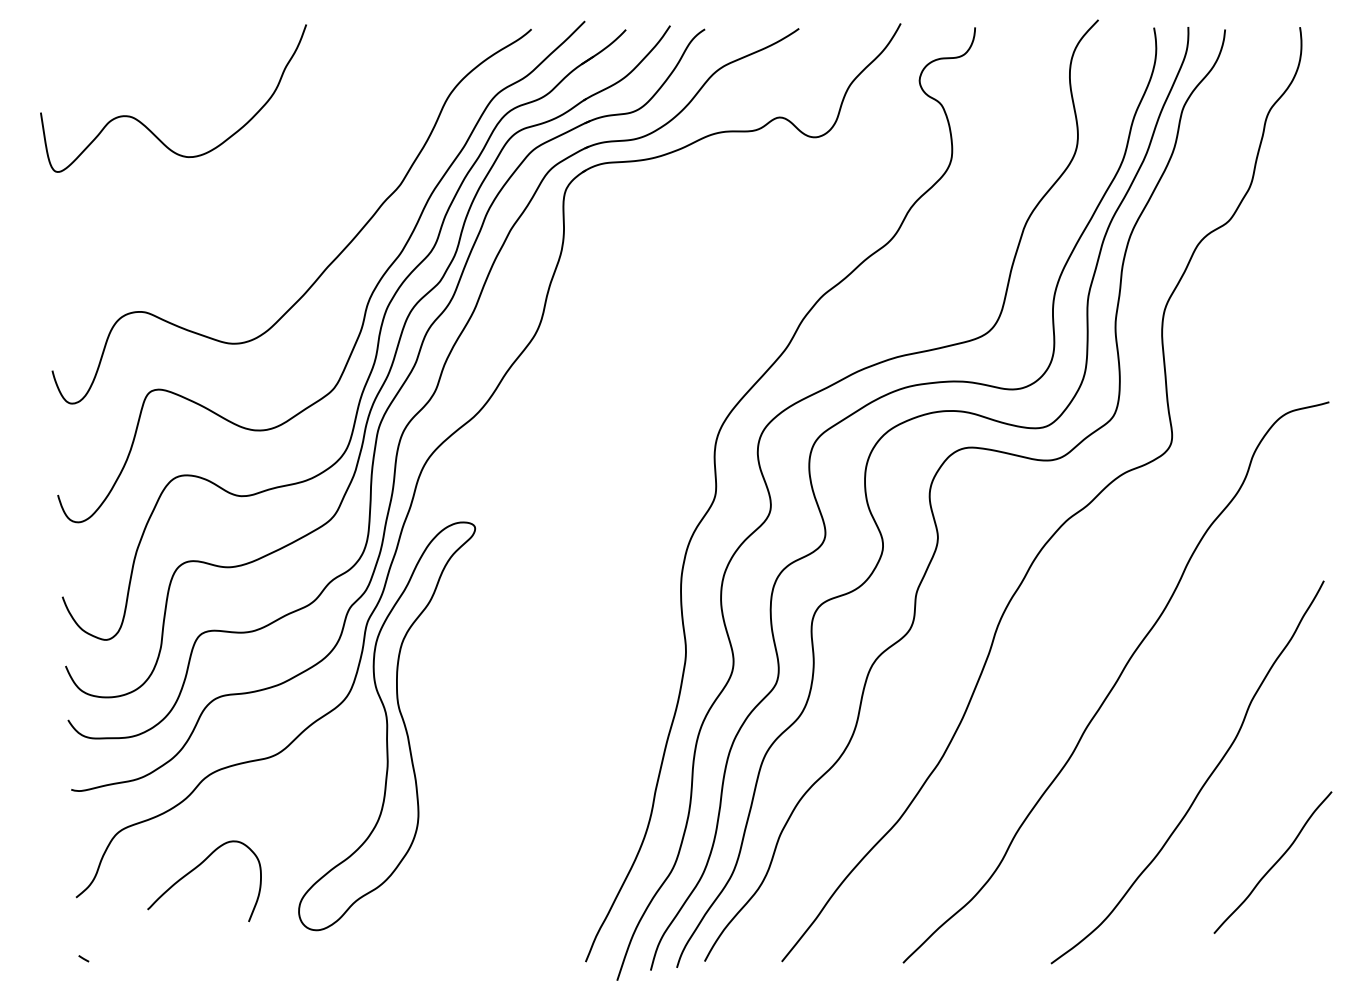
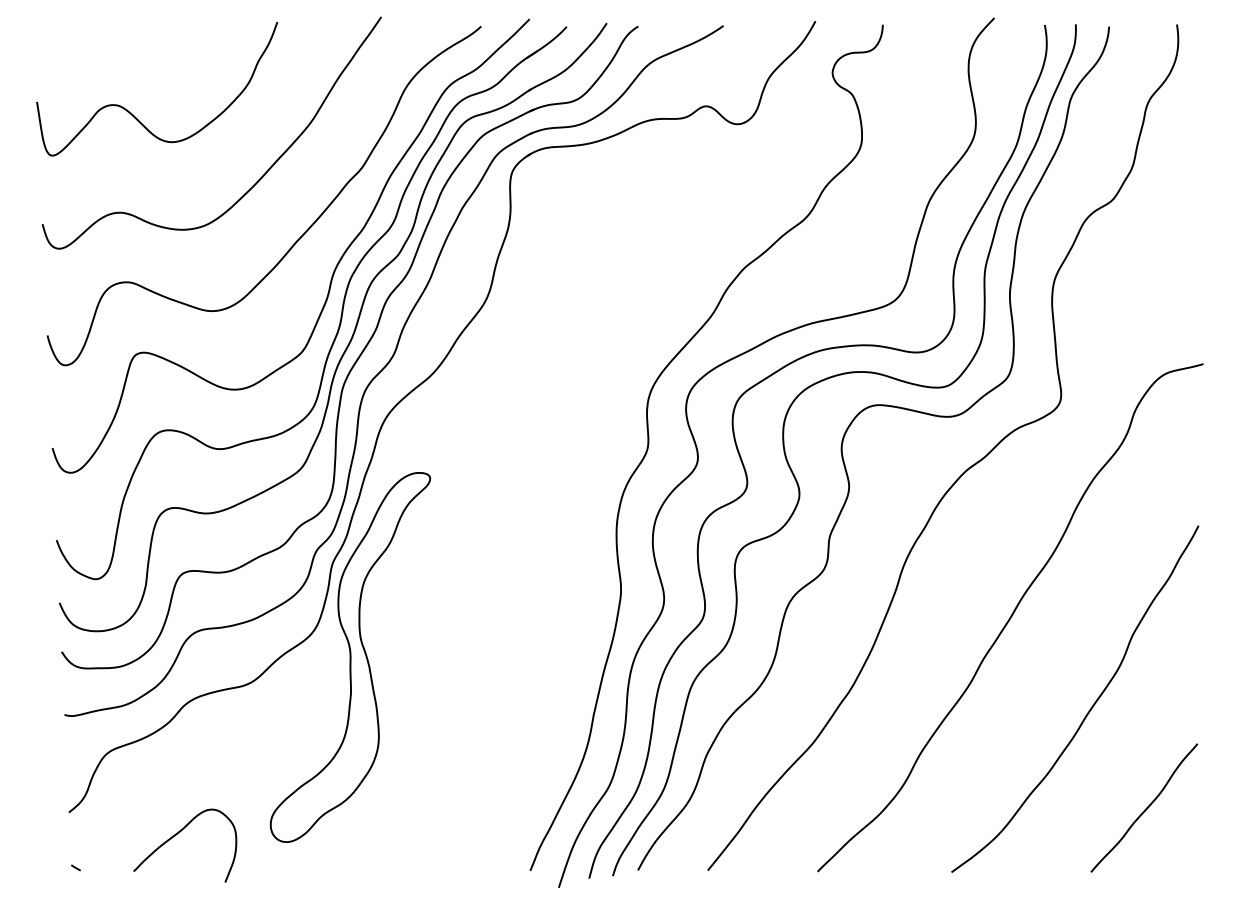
curve: (285, 198) -> (258, 179), added
curve: (1274, 863) -> (1145, 808), moved
curve: (195, 869) -> (177, 835), moved

